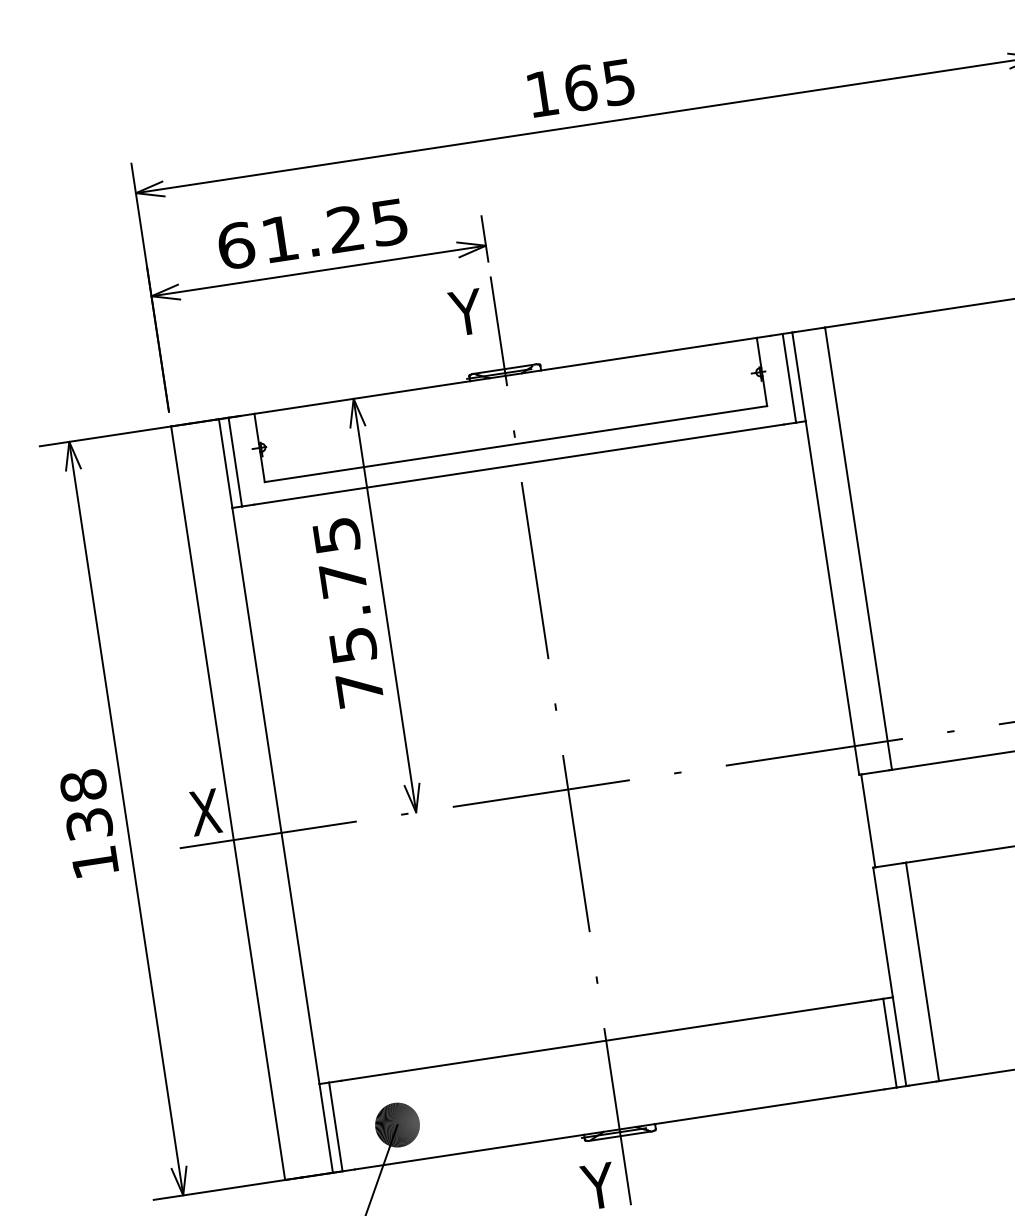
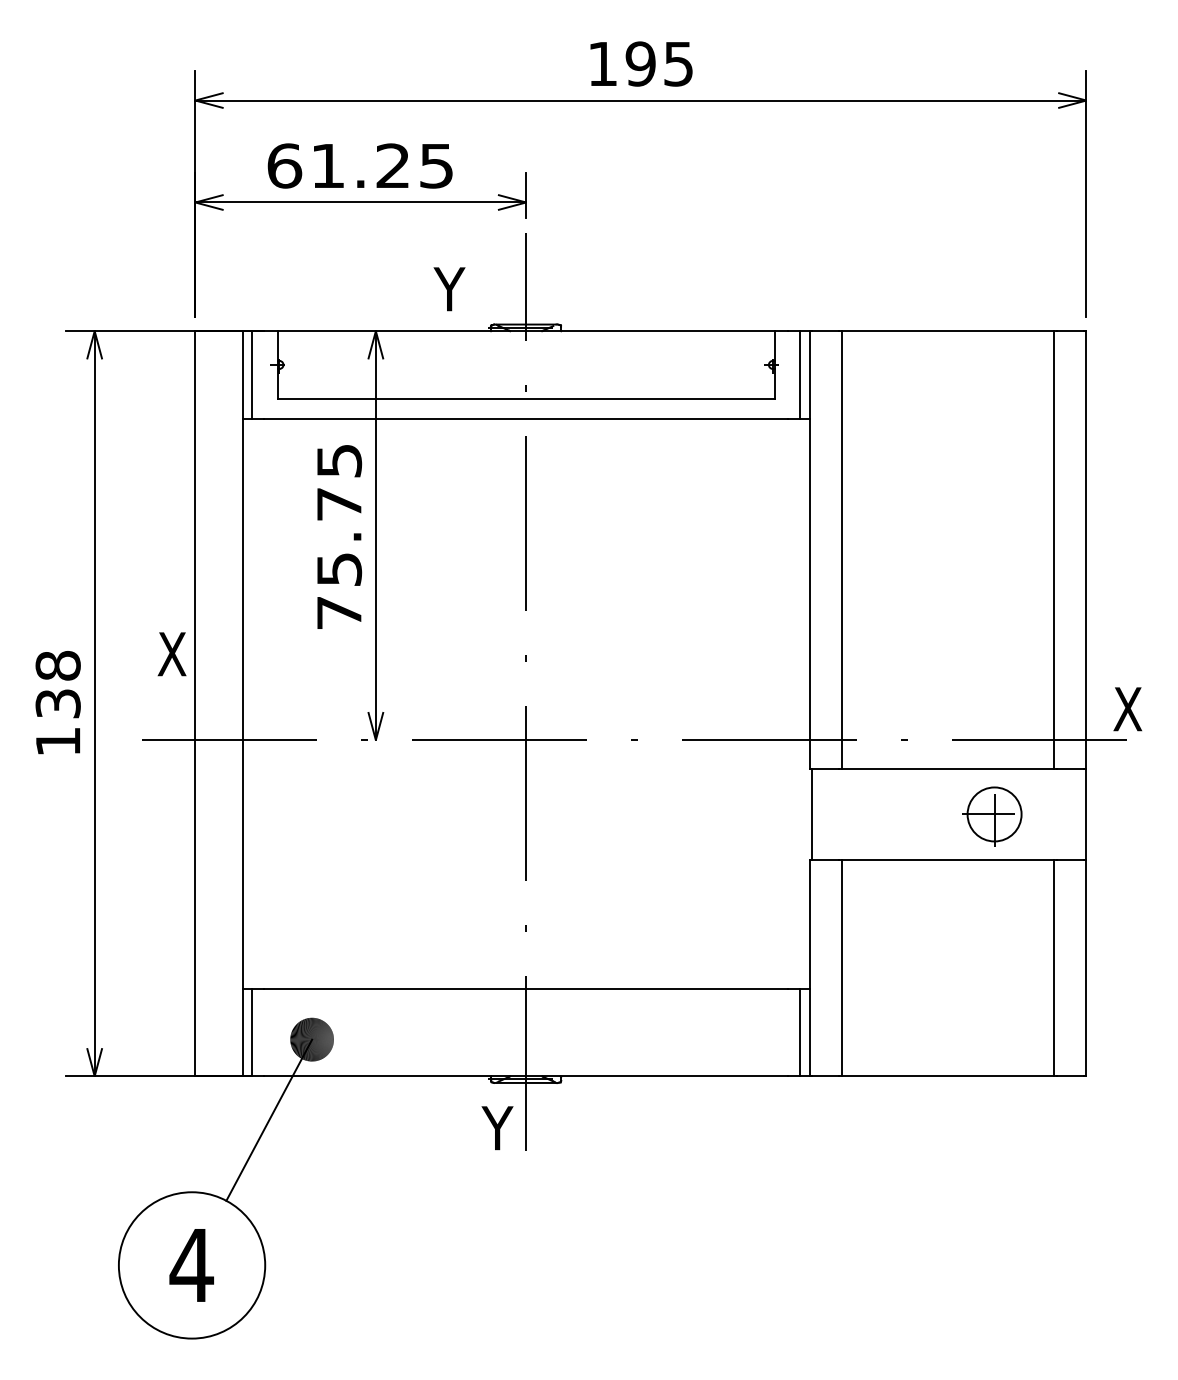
text: (580, 87) -> (640, 63), 165 -> 195
text: (466, 312) -> (449, 289), moved
text: (204, 812) -> (171, 654), moved

